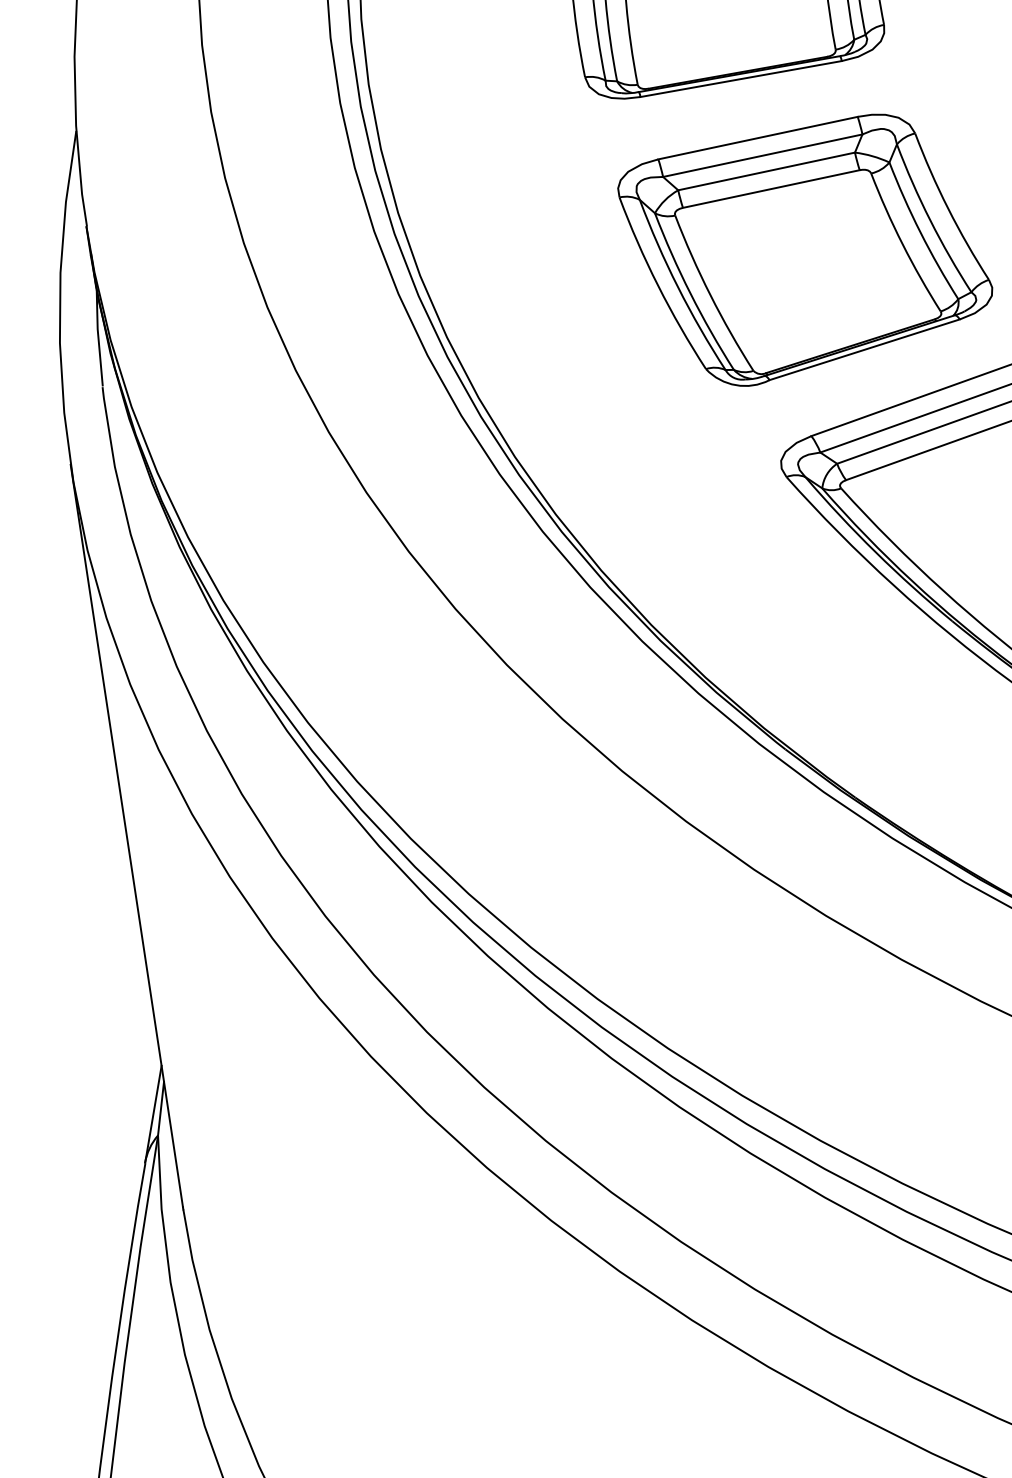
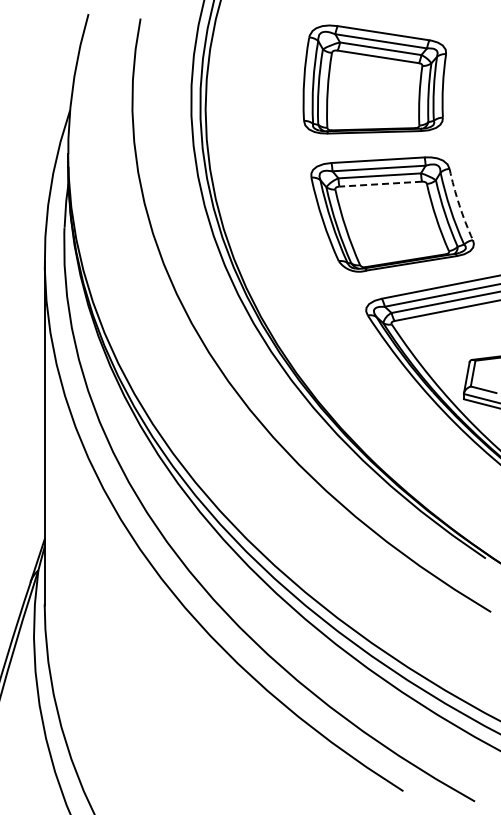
line: (771, 189) -> (380, 184), solid -> dashed
arc: (948, 209) -> (459, 205), solid -> dashed

